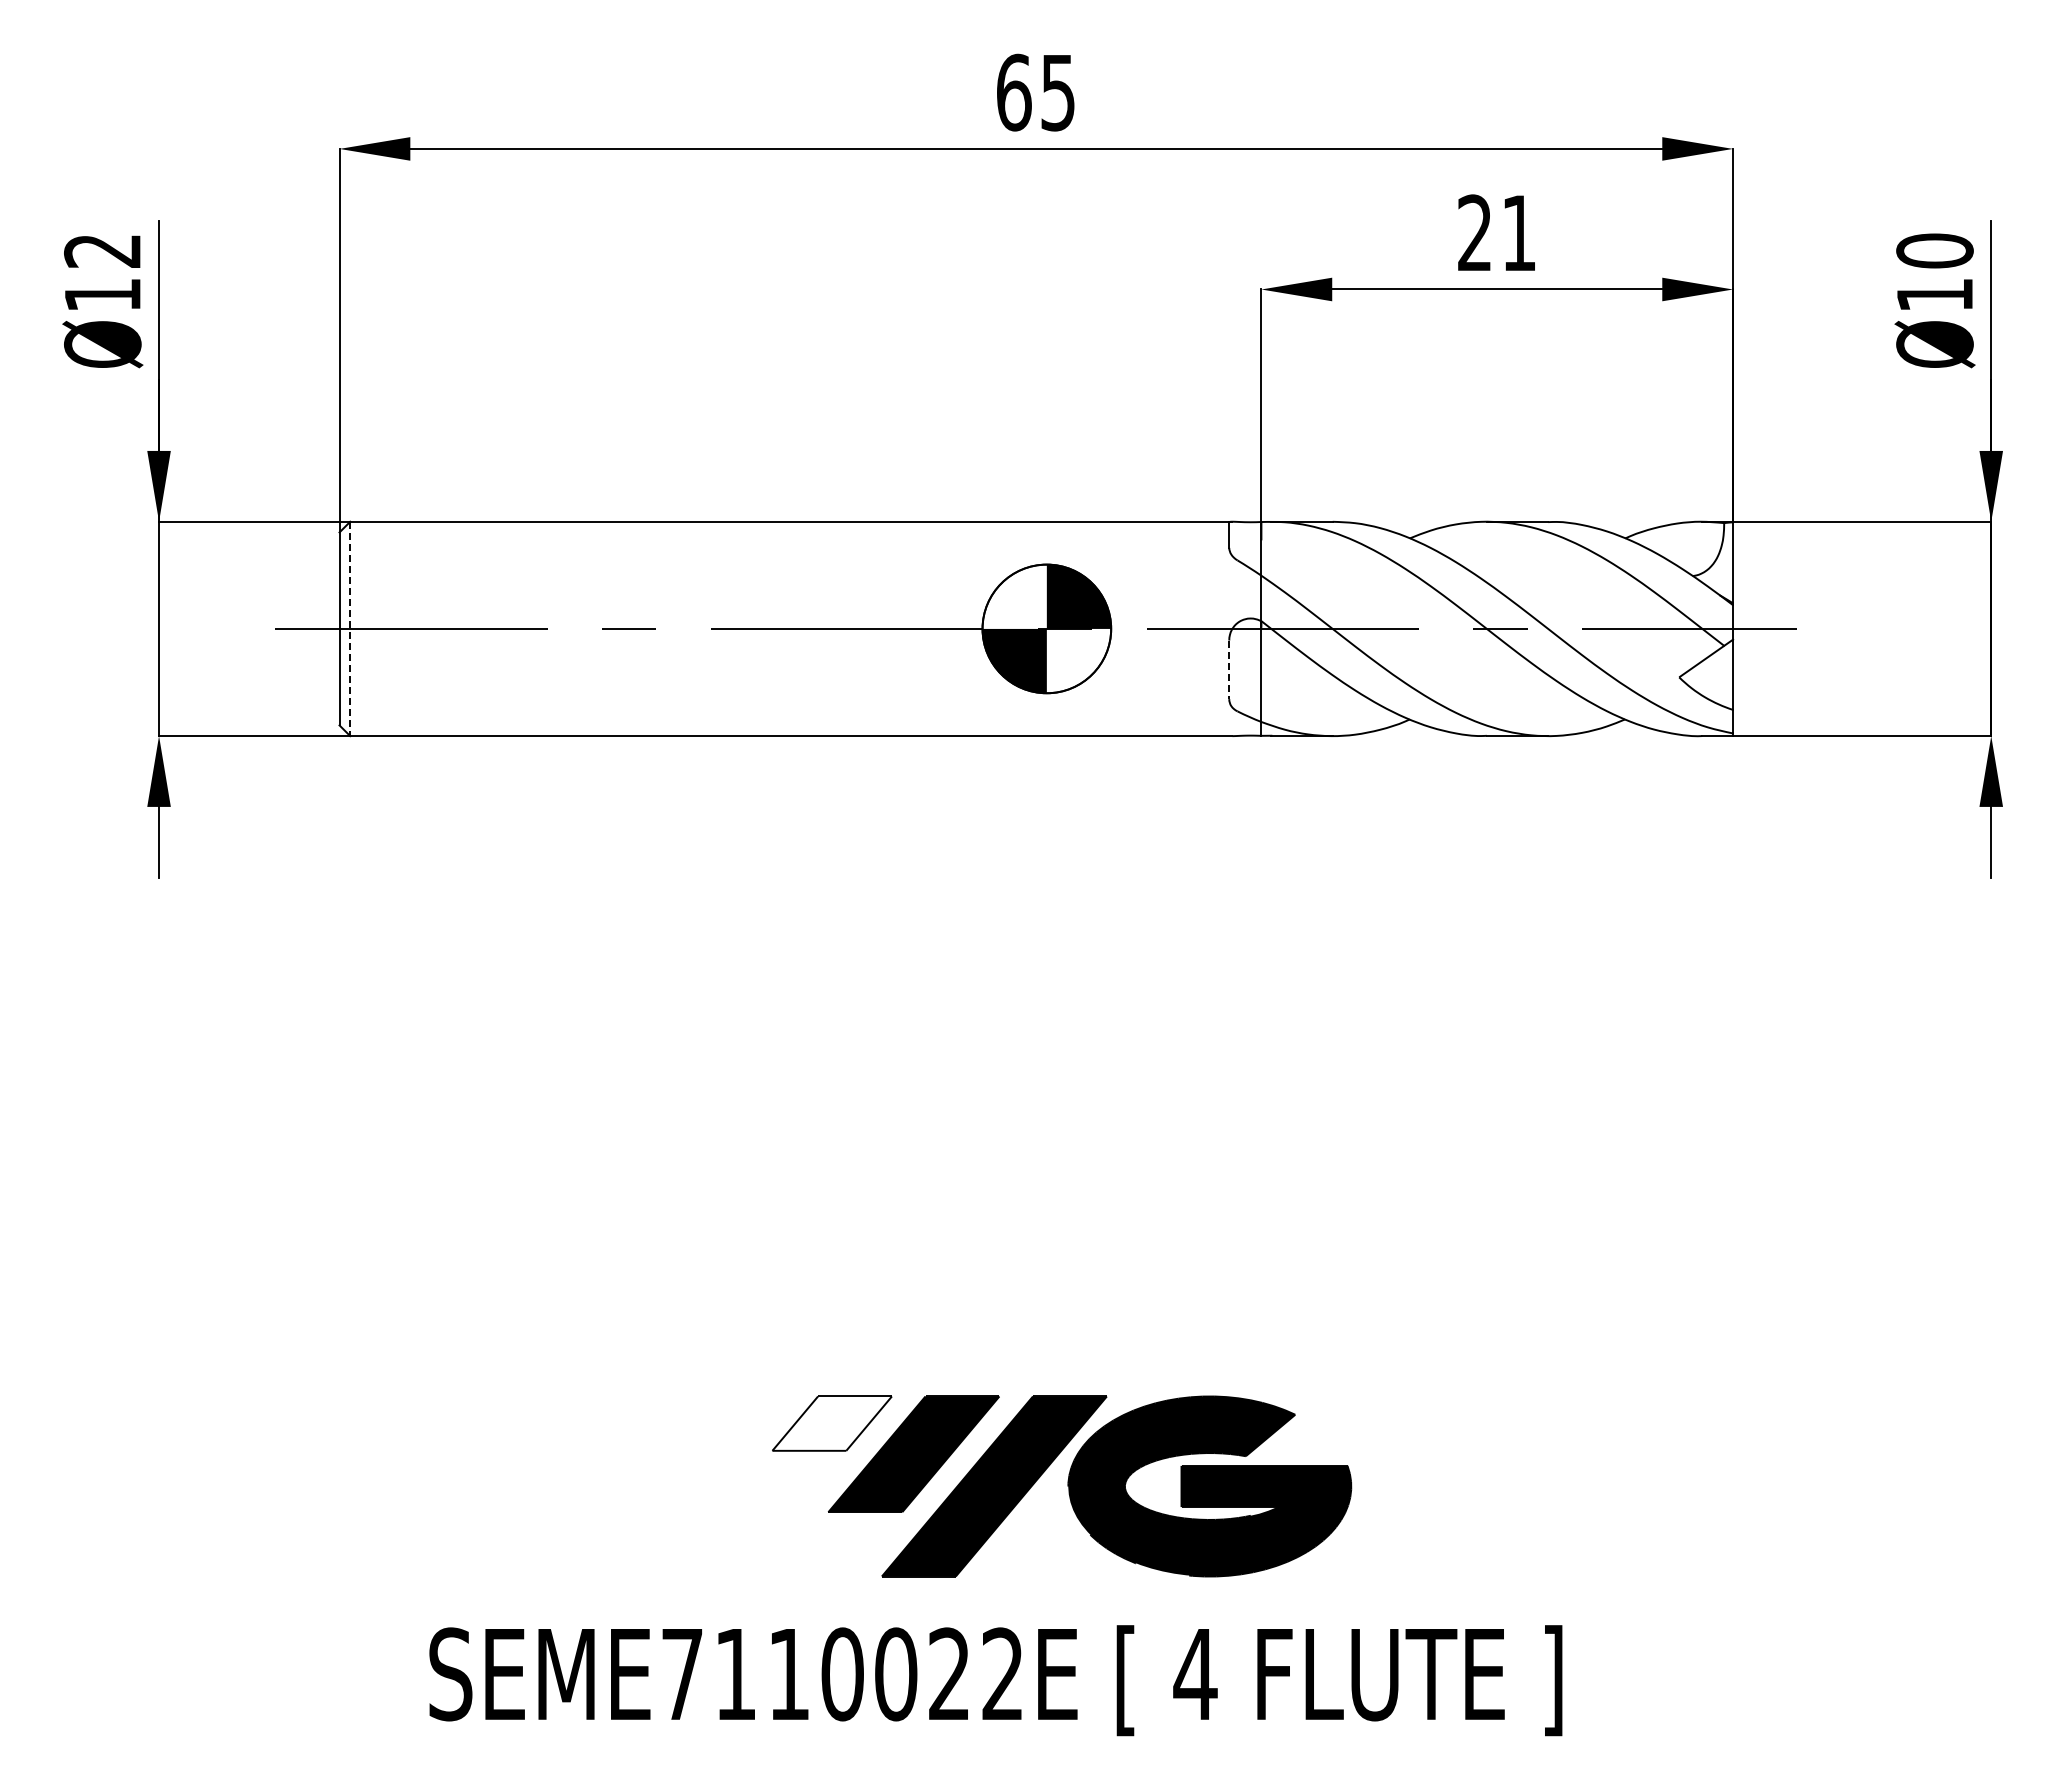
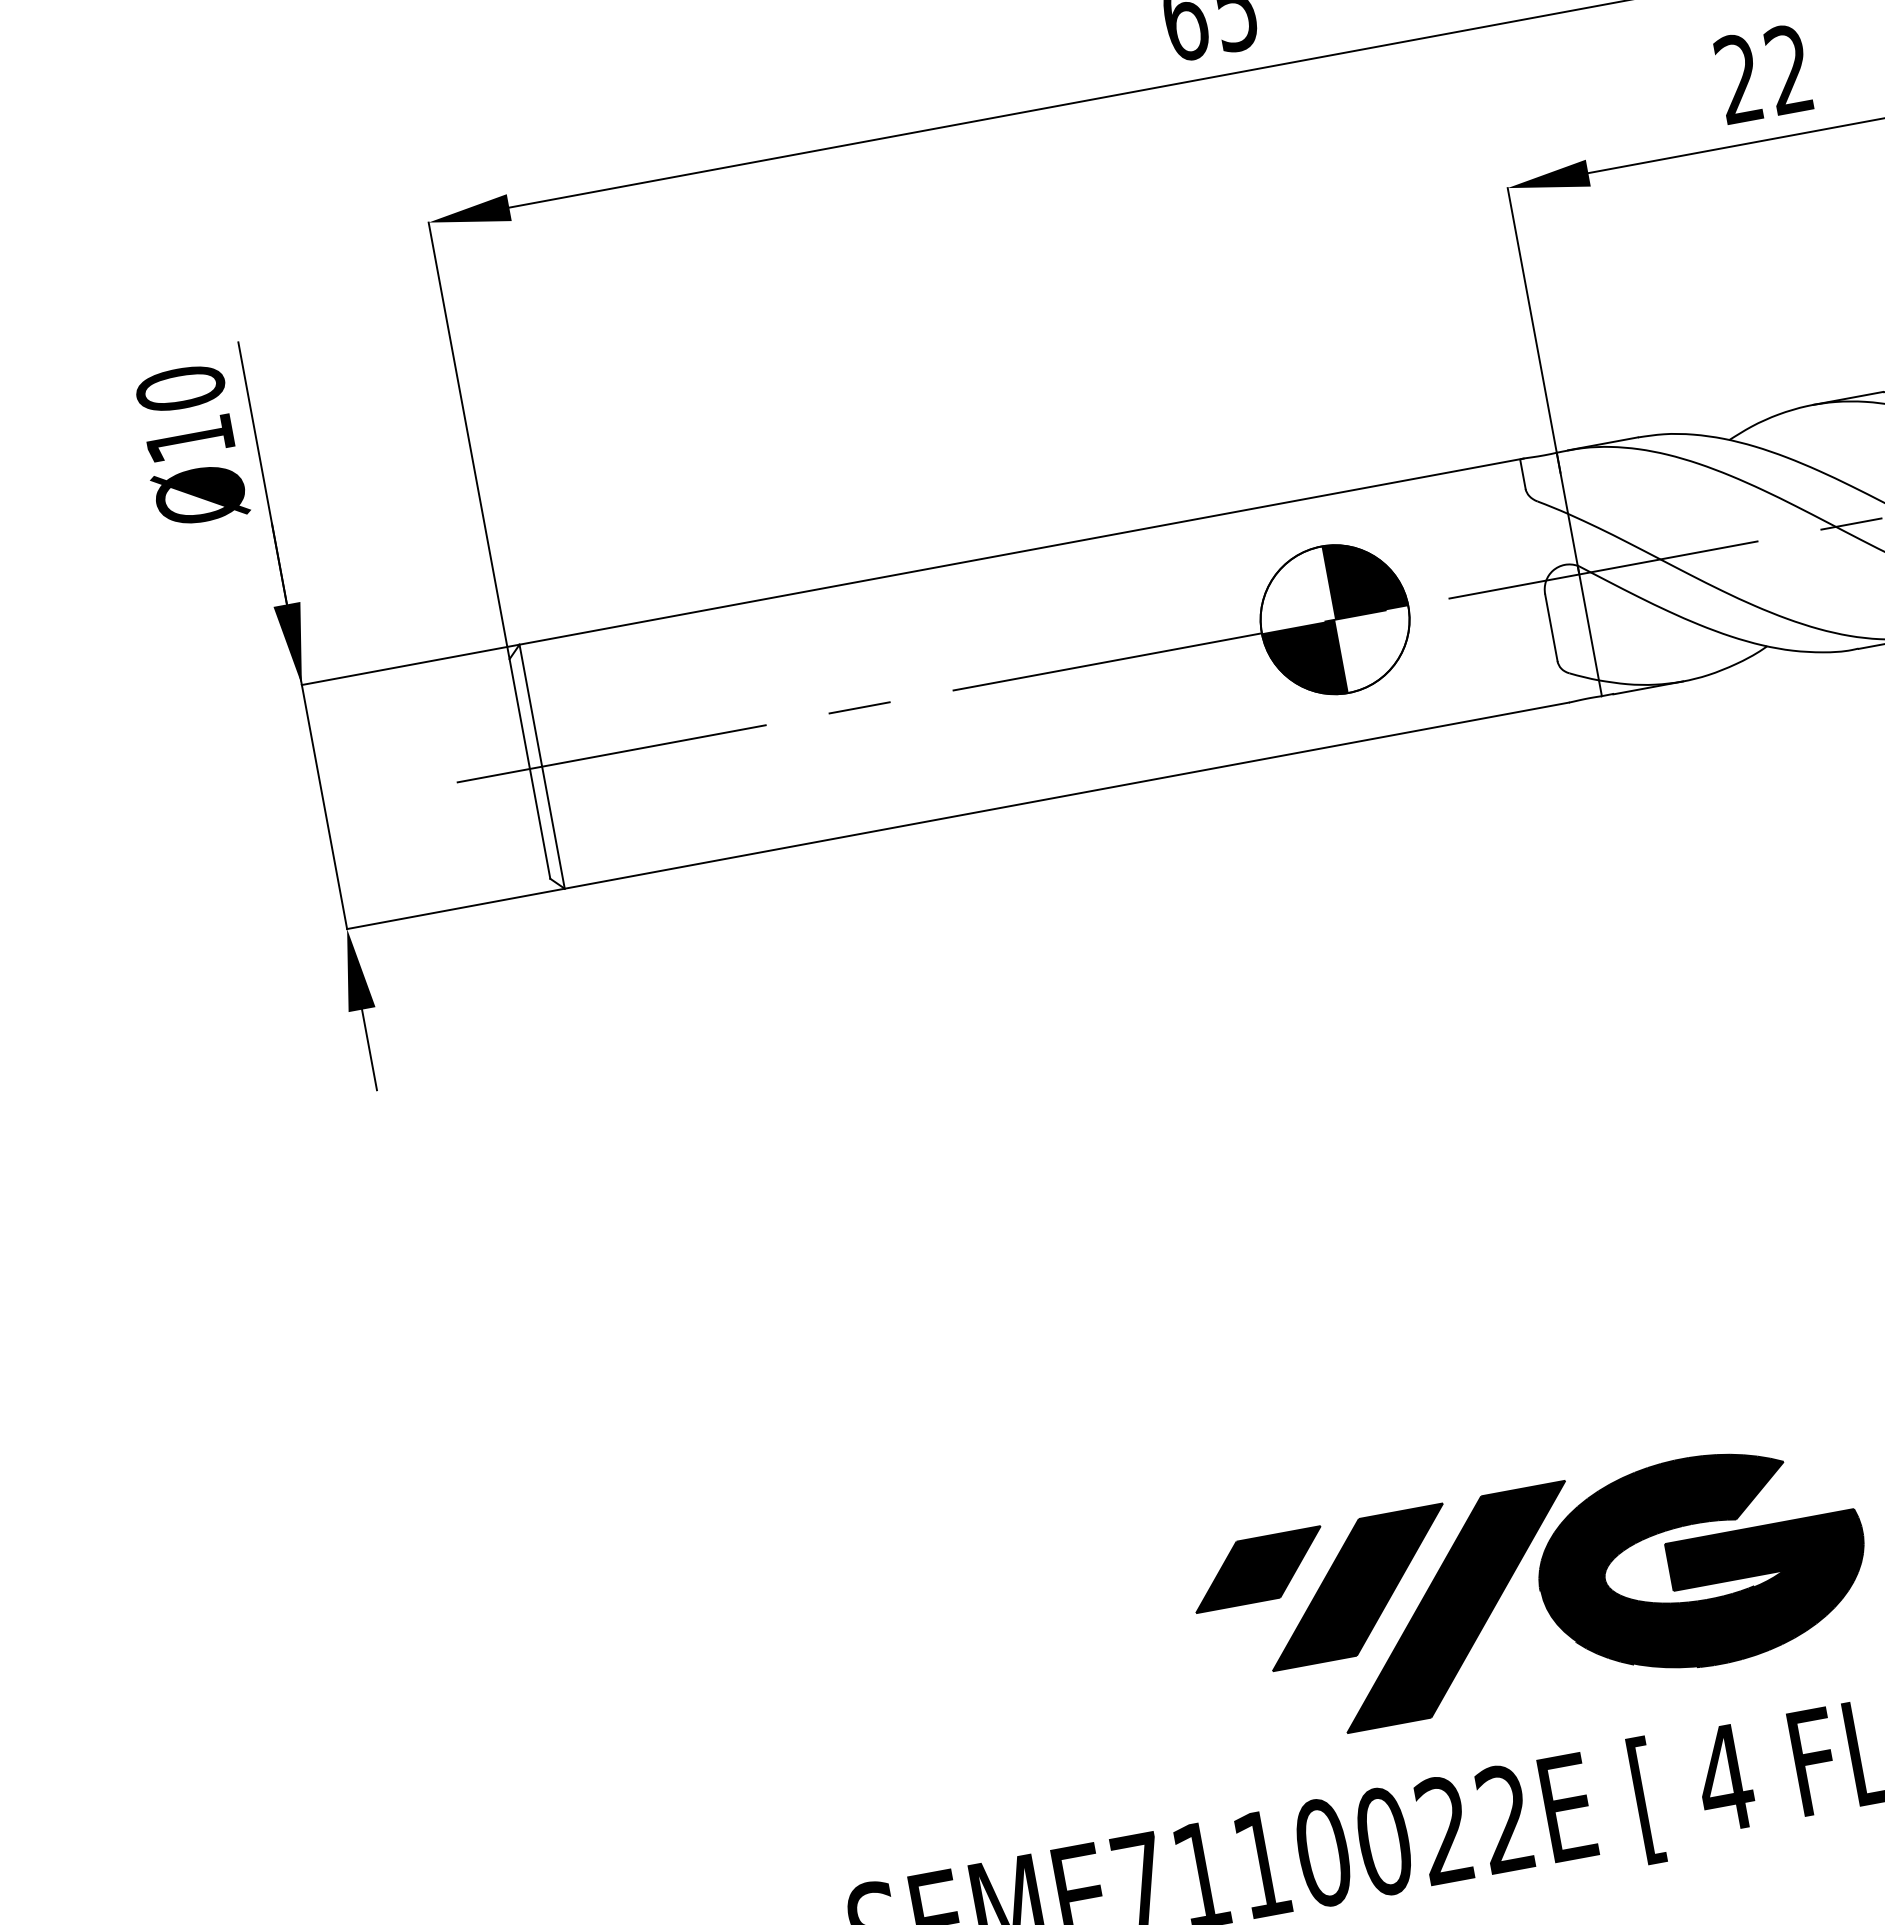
text: (1518, 232) -> (1788, 68), 21 -> 22
text: (102, 250) -> (180, 388), Ø12 -> Ø10
line: (350, 629) -> (542, 767), dashed -> solid
line: (1229, 670) -> (1551, 628), dashed -> solid
fill: (831, 1423) -> (1257, 1569), added

